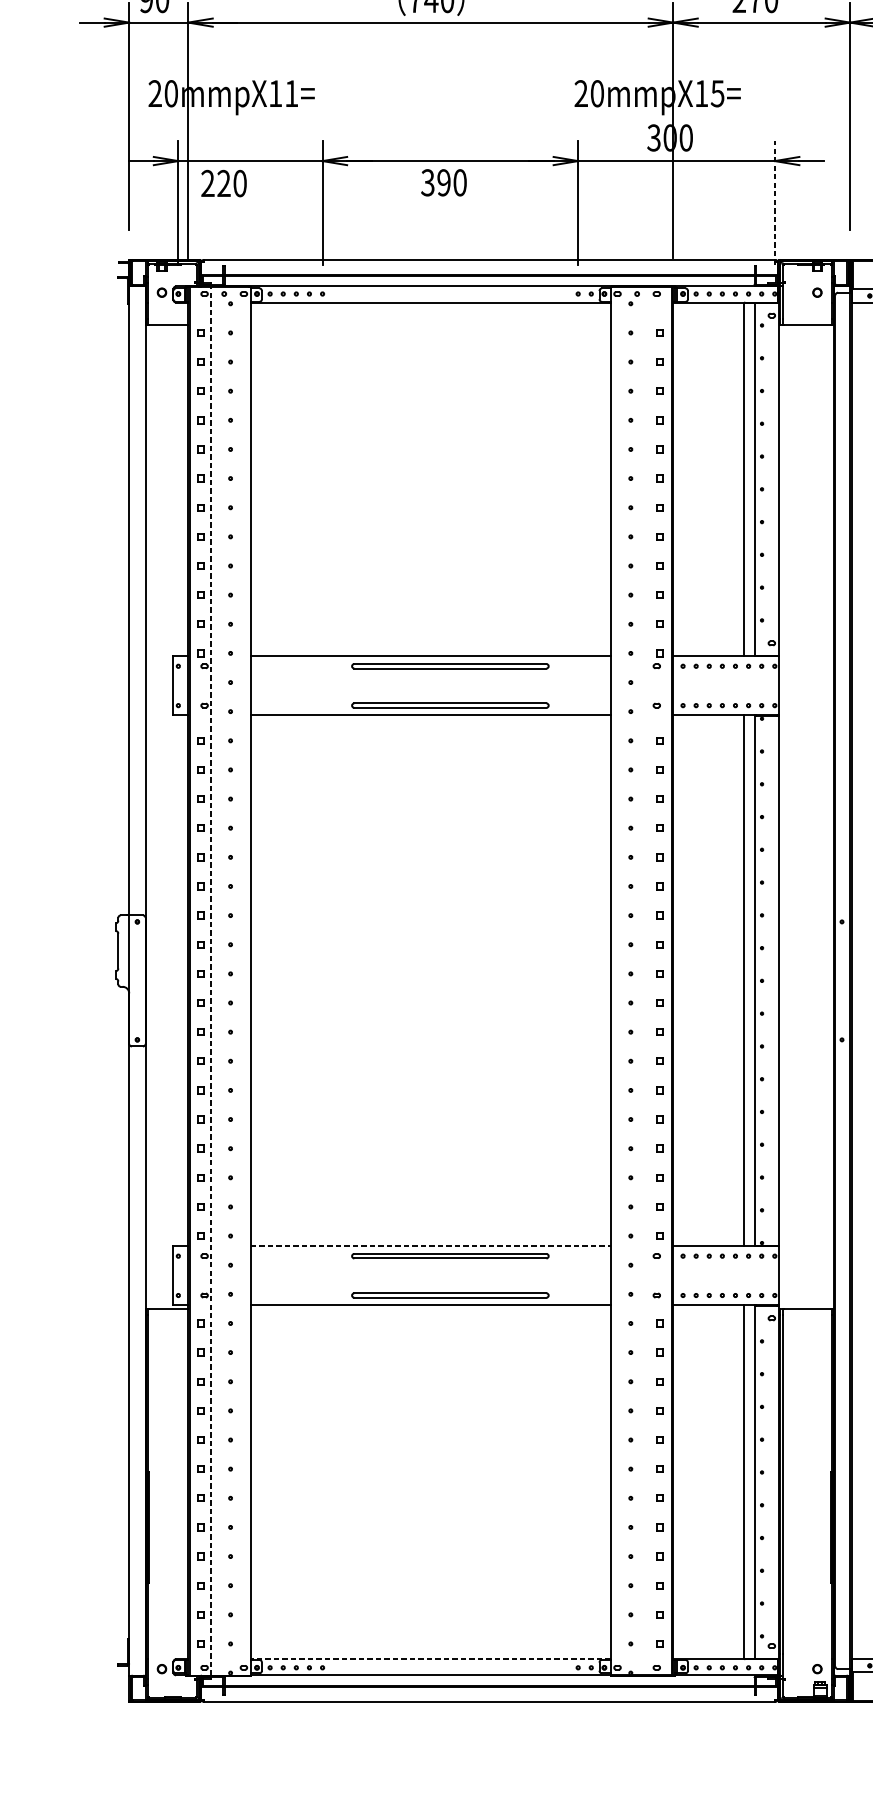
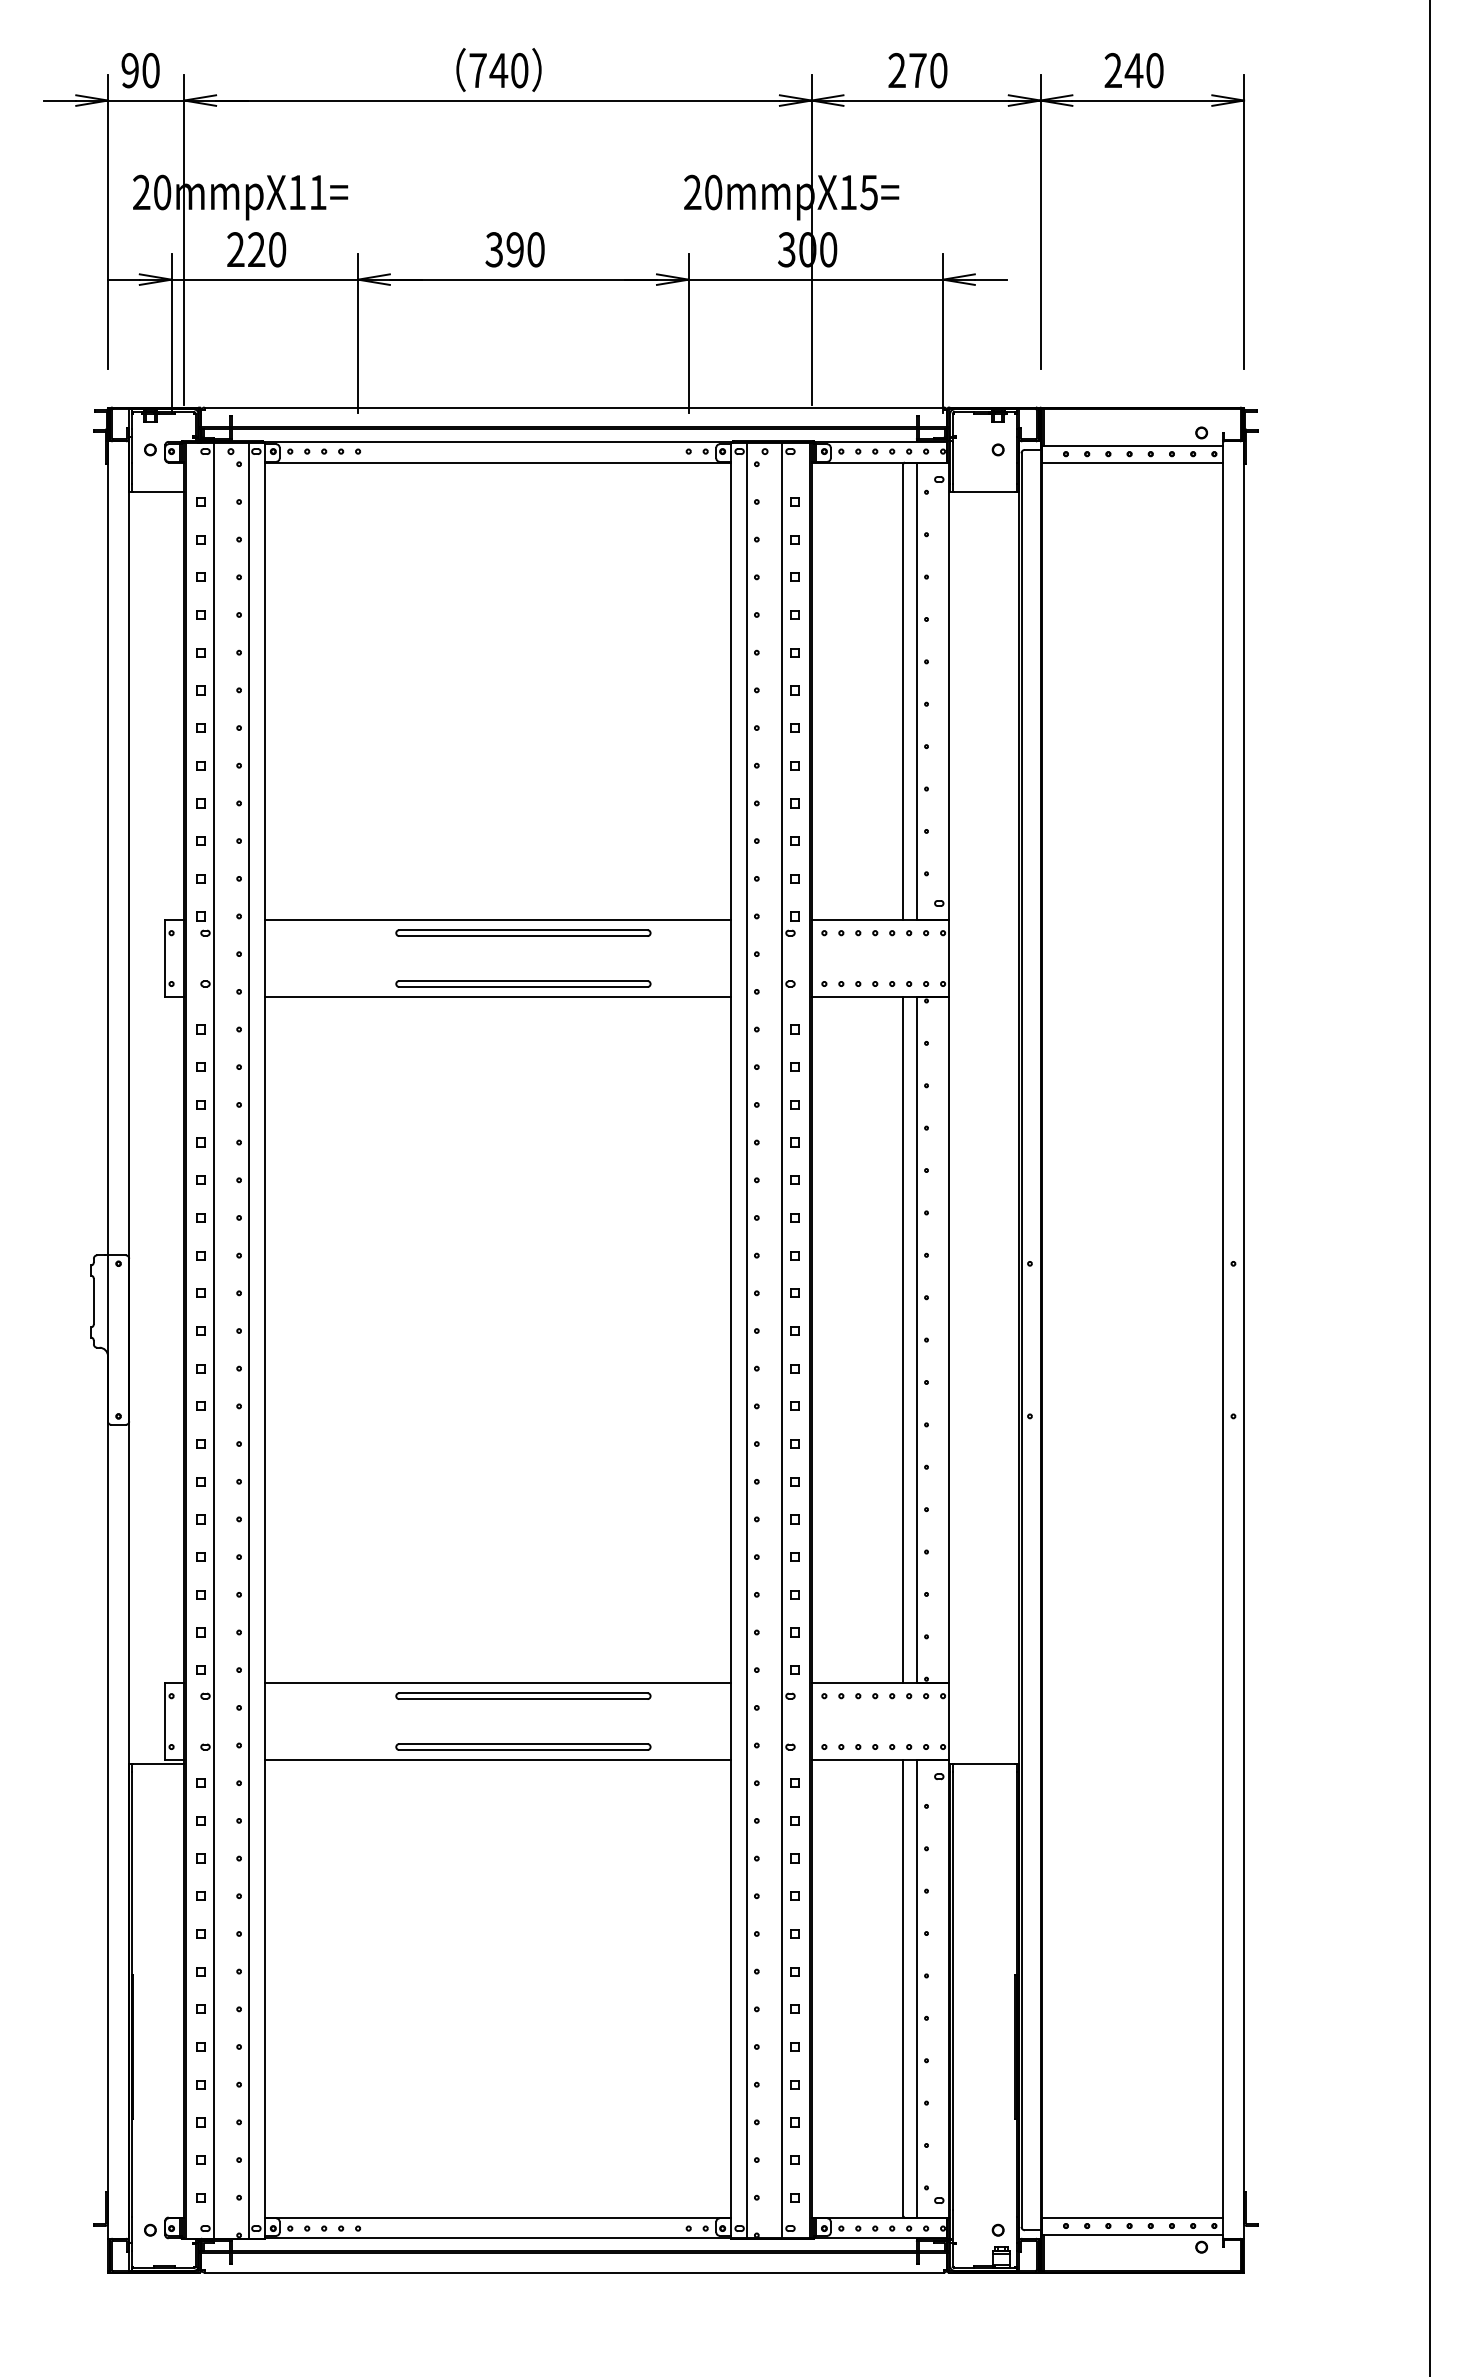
text: (443, 182) -> (514, 249), moved
text: (223, 183) -> (256, 249), moved
line: (775, 202) -> (943, 333), dashed -> solid
line: (211, 981) -> (214, 1340), dashed -> solid
line: (238, 981) -> (249, 1340), added
line: (622, 981) -> (746, 1340), added
line: (649, 981) -> (781, 1340), added
line: (431, 1246) -> (498, 1683), dashed -> solid
line: (431, 1659) -> (498, 2217), dashed -> solid

